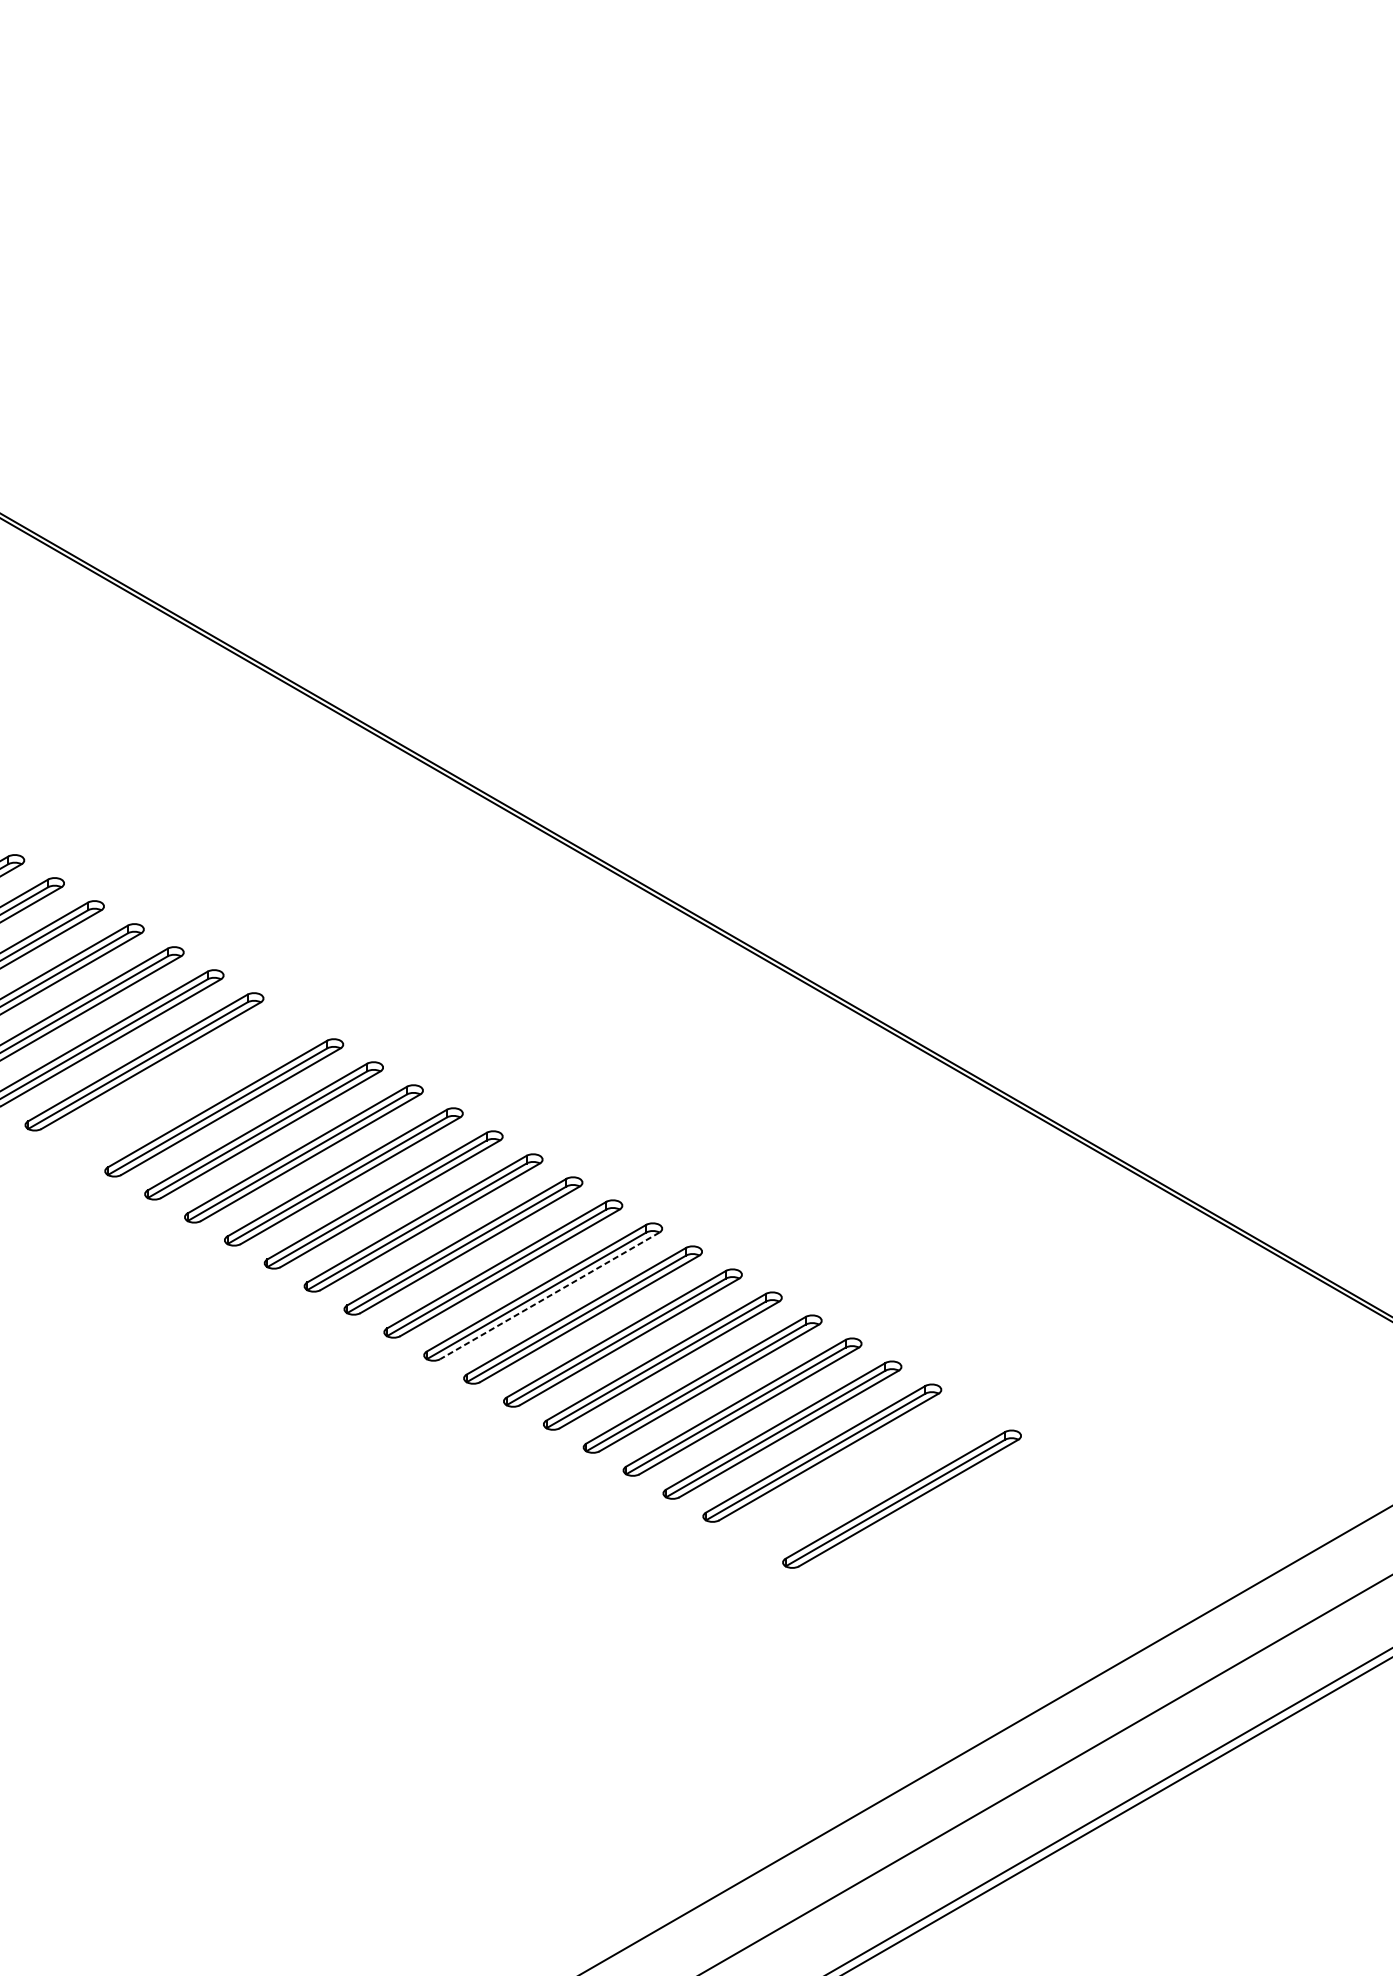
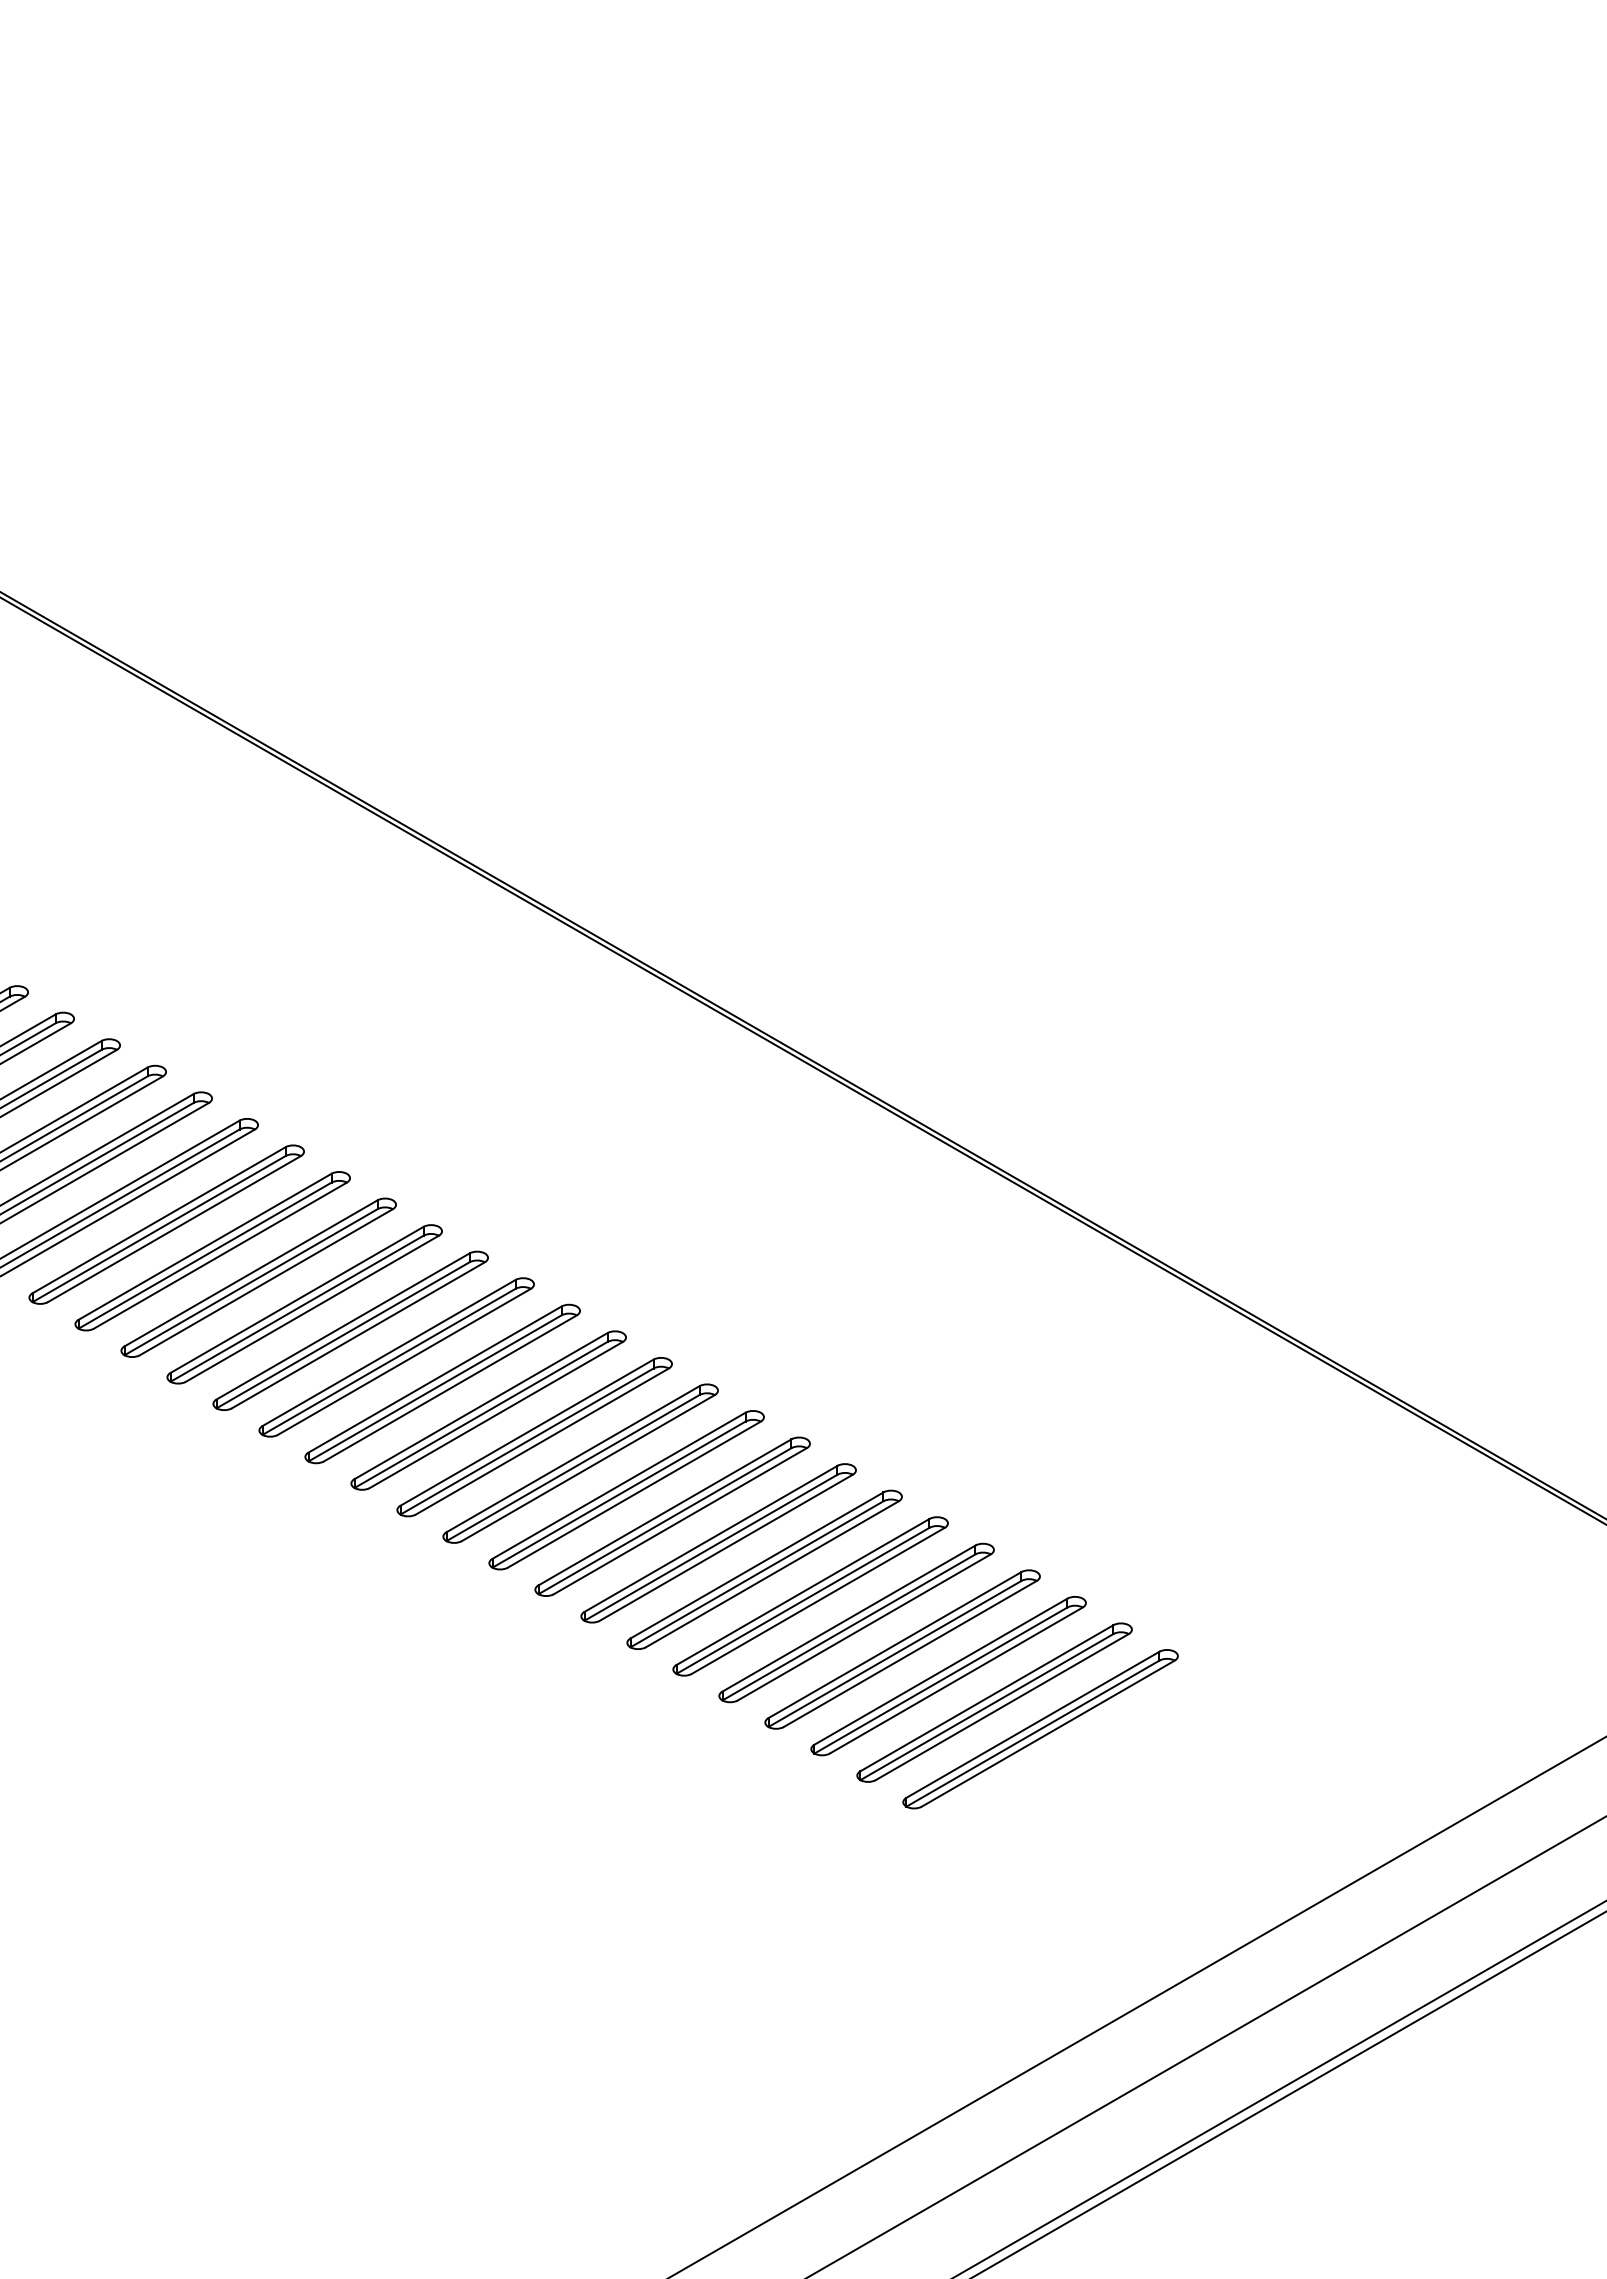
part: (184, 1085) -> (212, 1251), added
line: (549, 1295) -> (633, 1494), dashed -> solid
part: (862, 1476) -> (994, 1702), added

